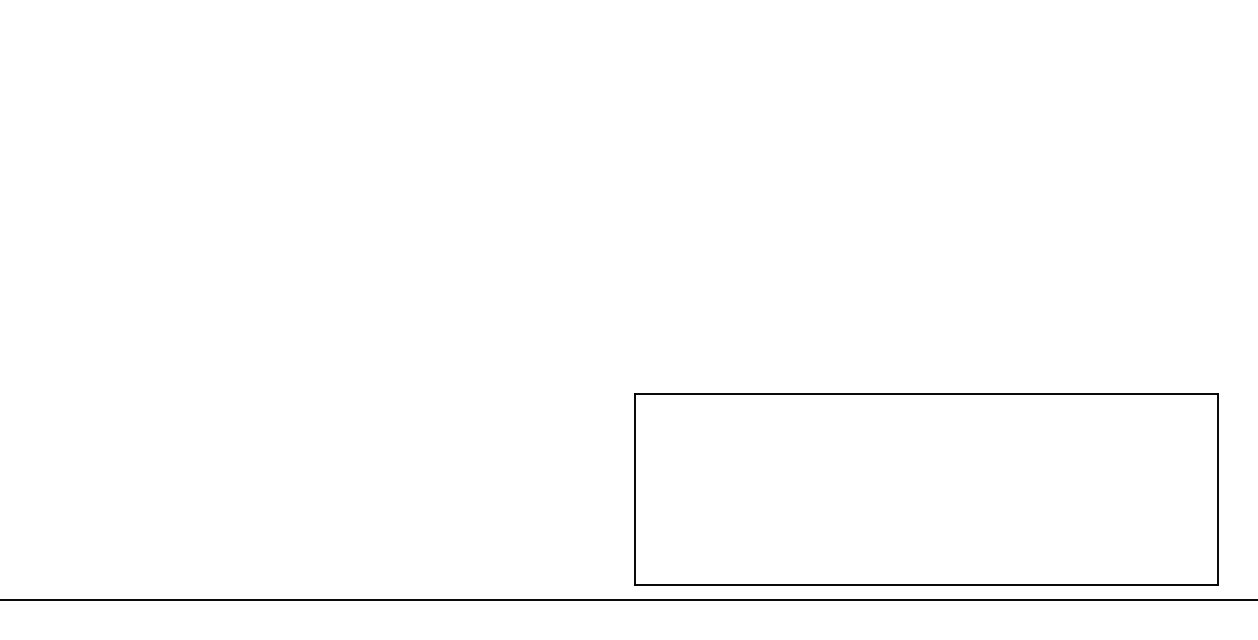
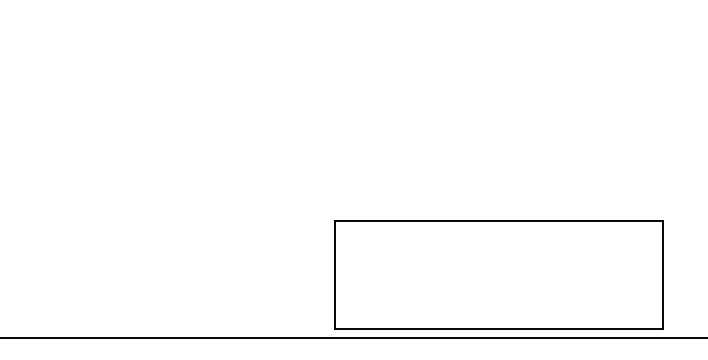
part: (926, 487) -> (498, 274), moved

